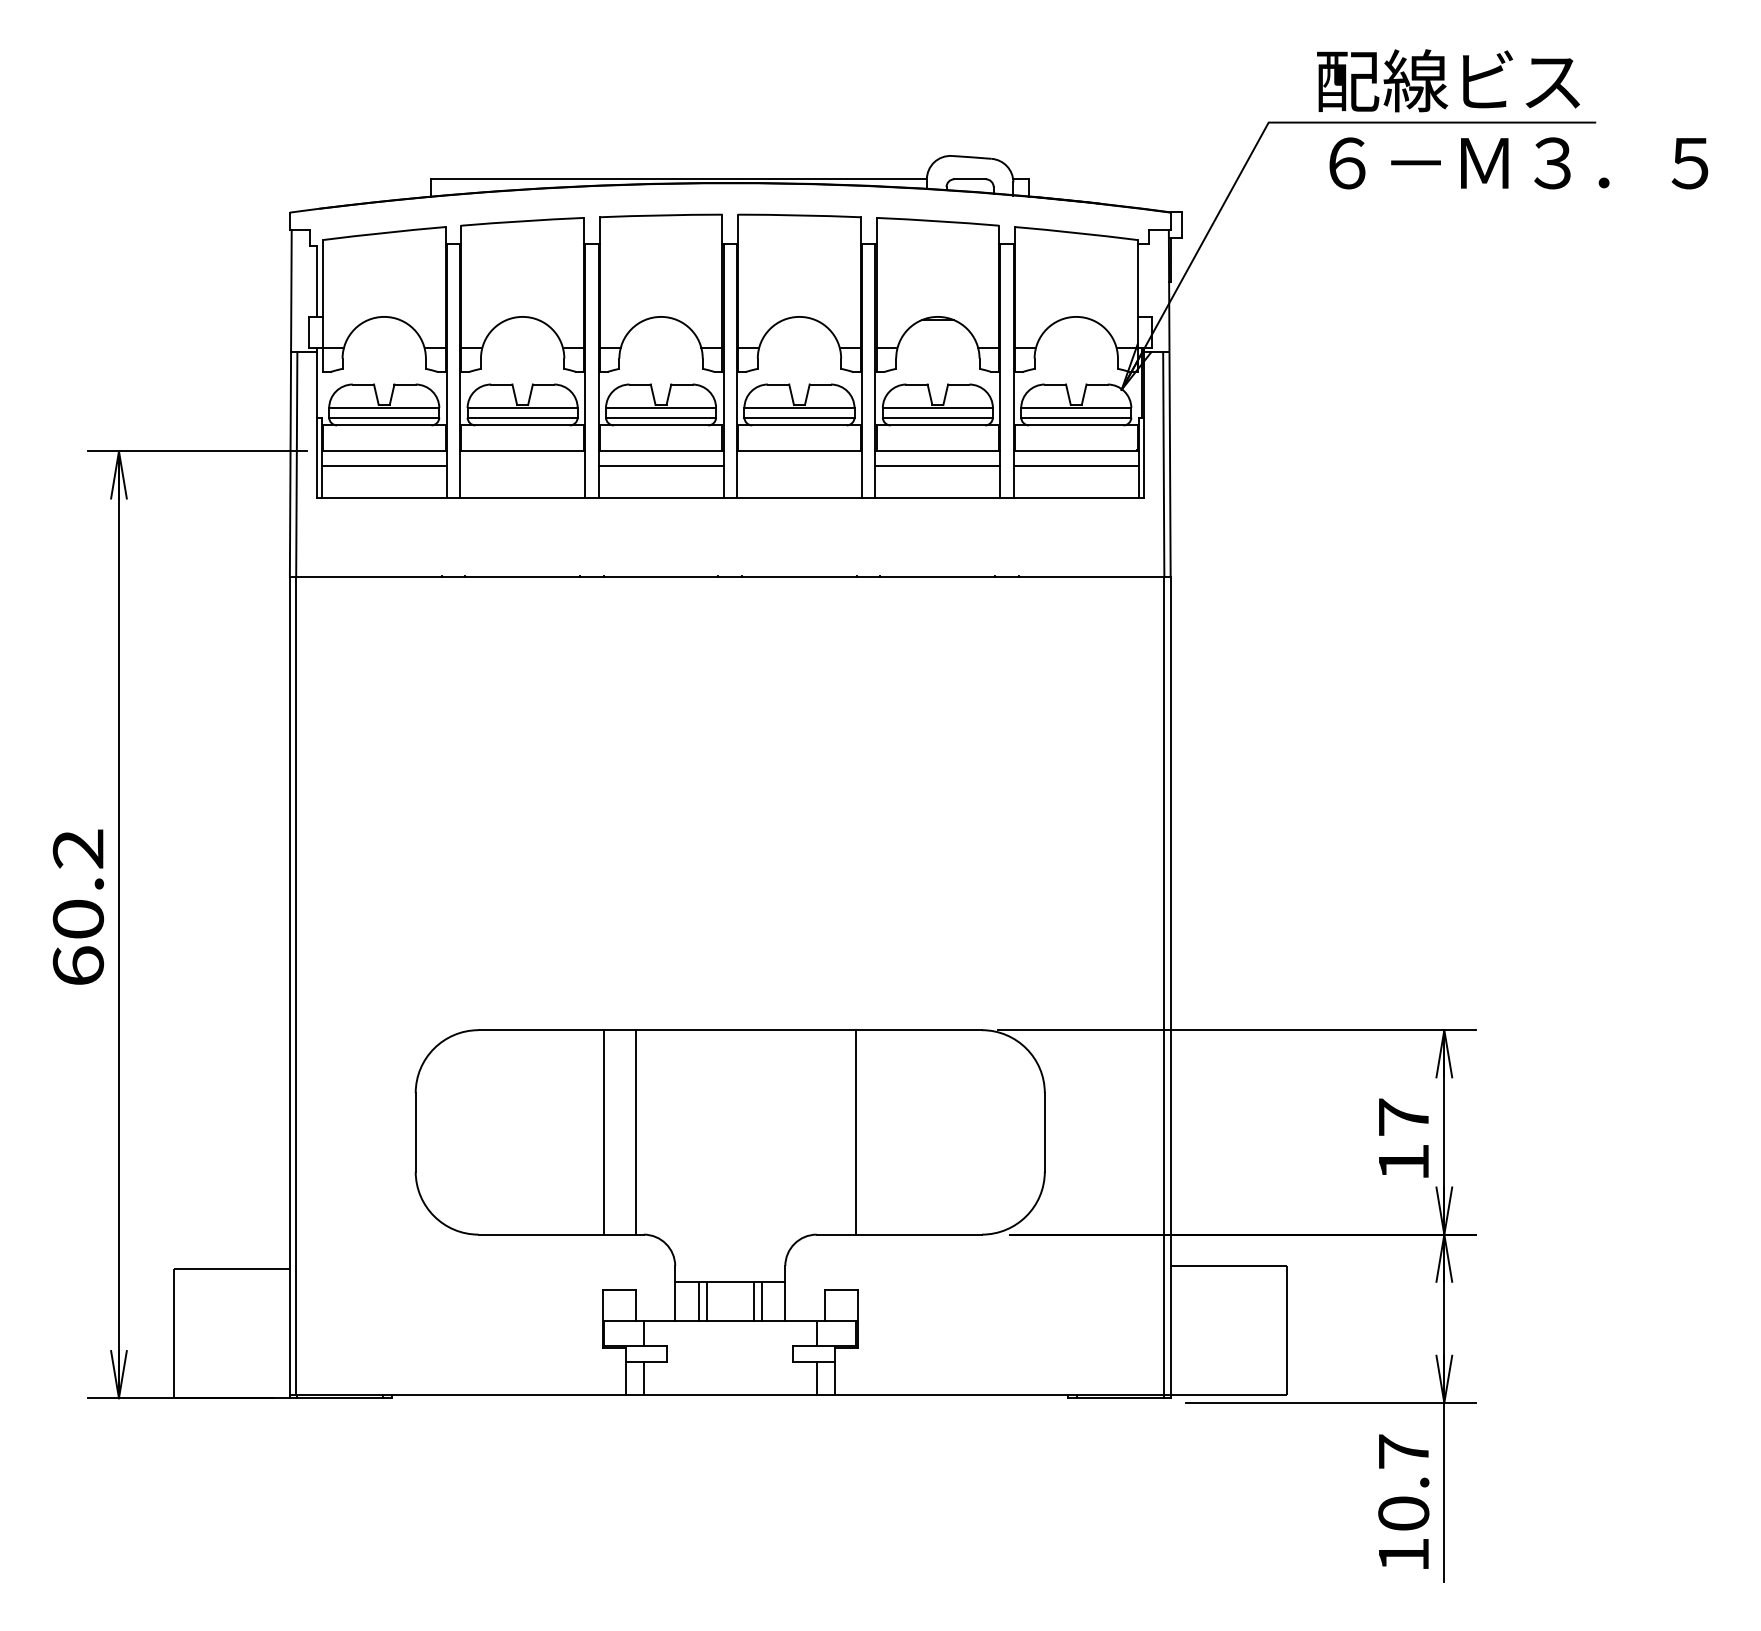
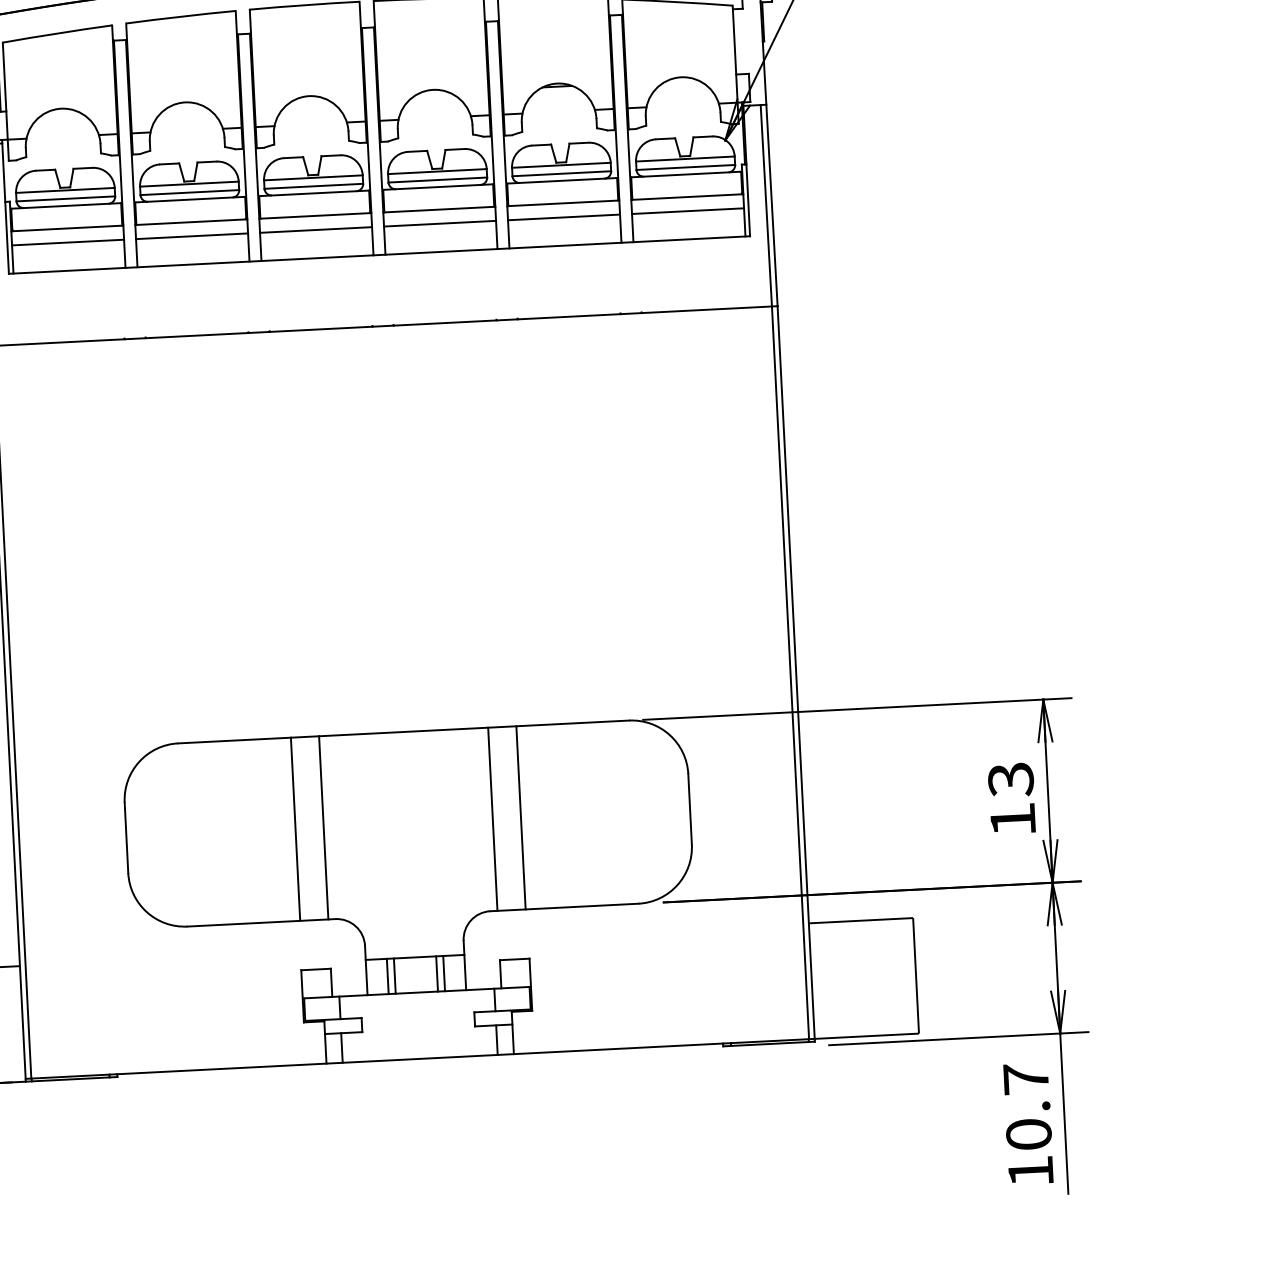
line: (522, 466) -> (191, 236), added
line: (798, 466) -> (439, 223), added
text: (1403, 1117) -> (1010, 779), 17 -> 13
line: (824, 1132) -> (492, 819), added

